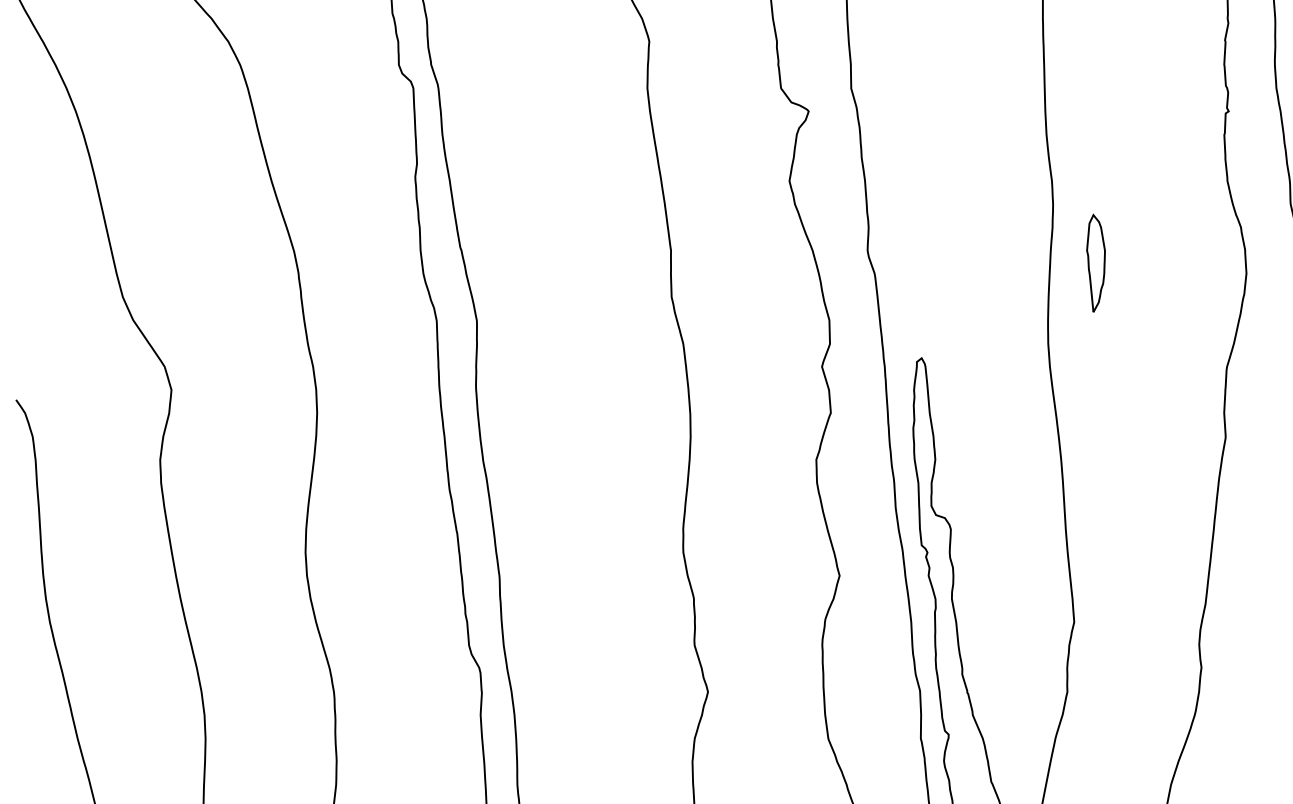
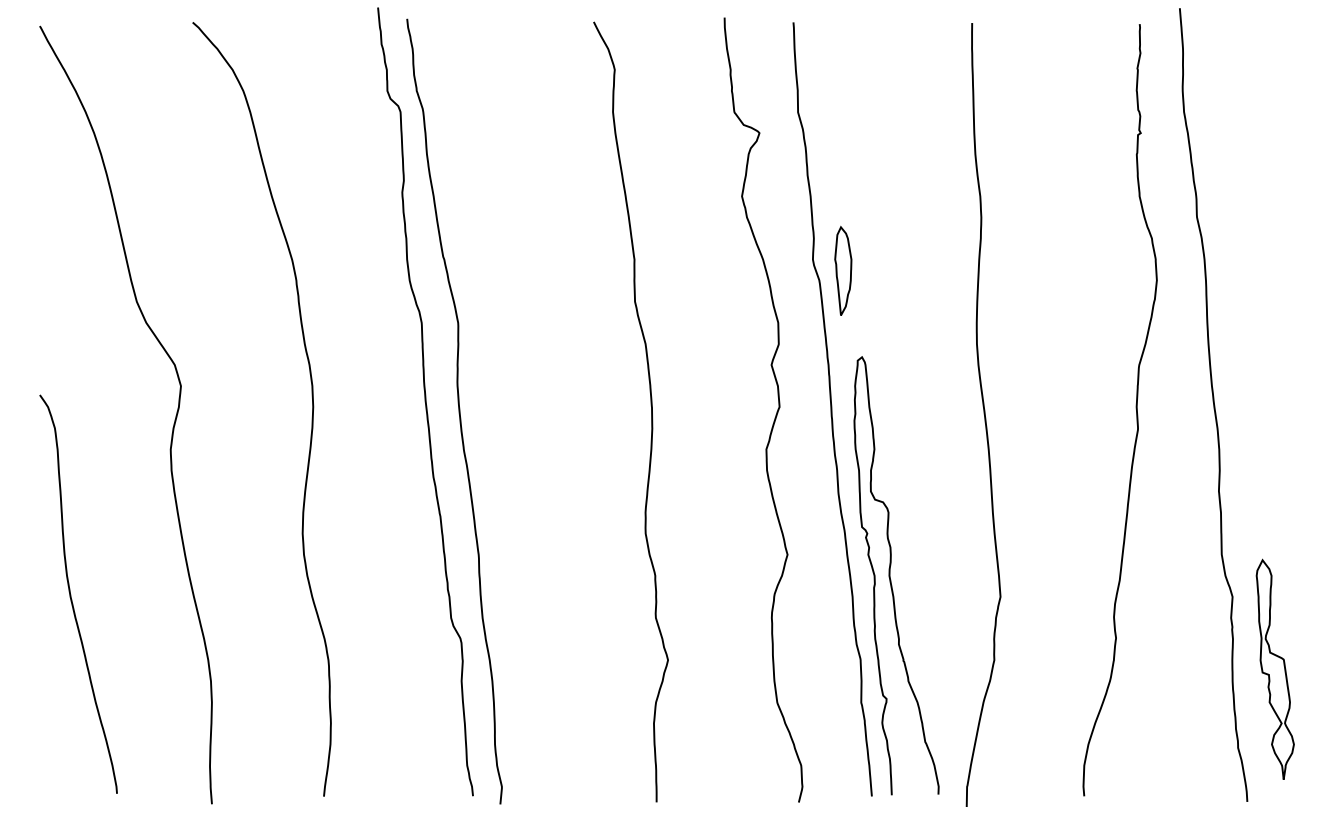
part: (1096, 262) -> (843, 270), moved

